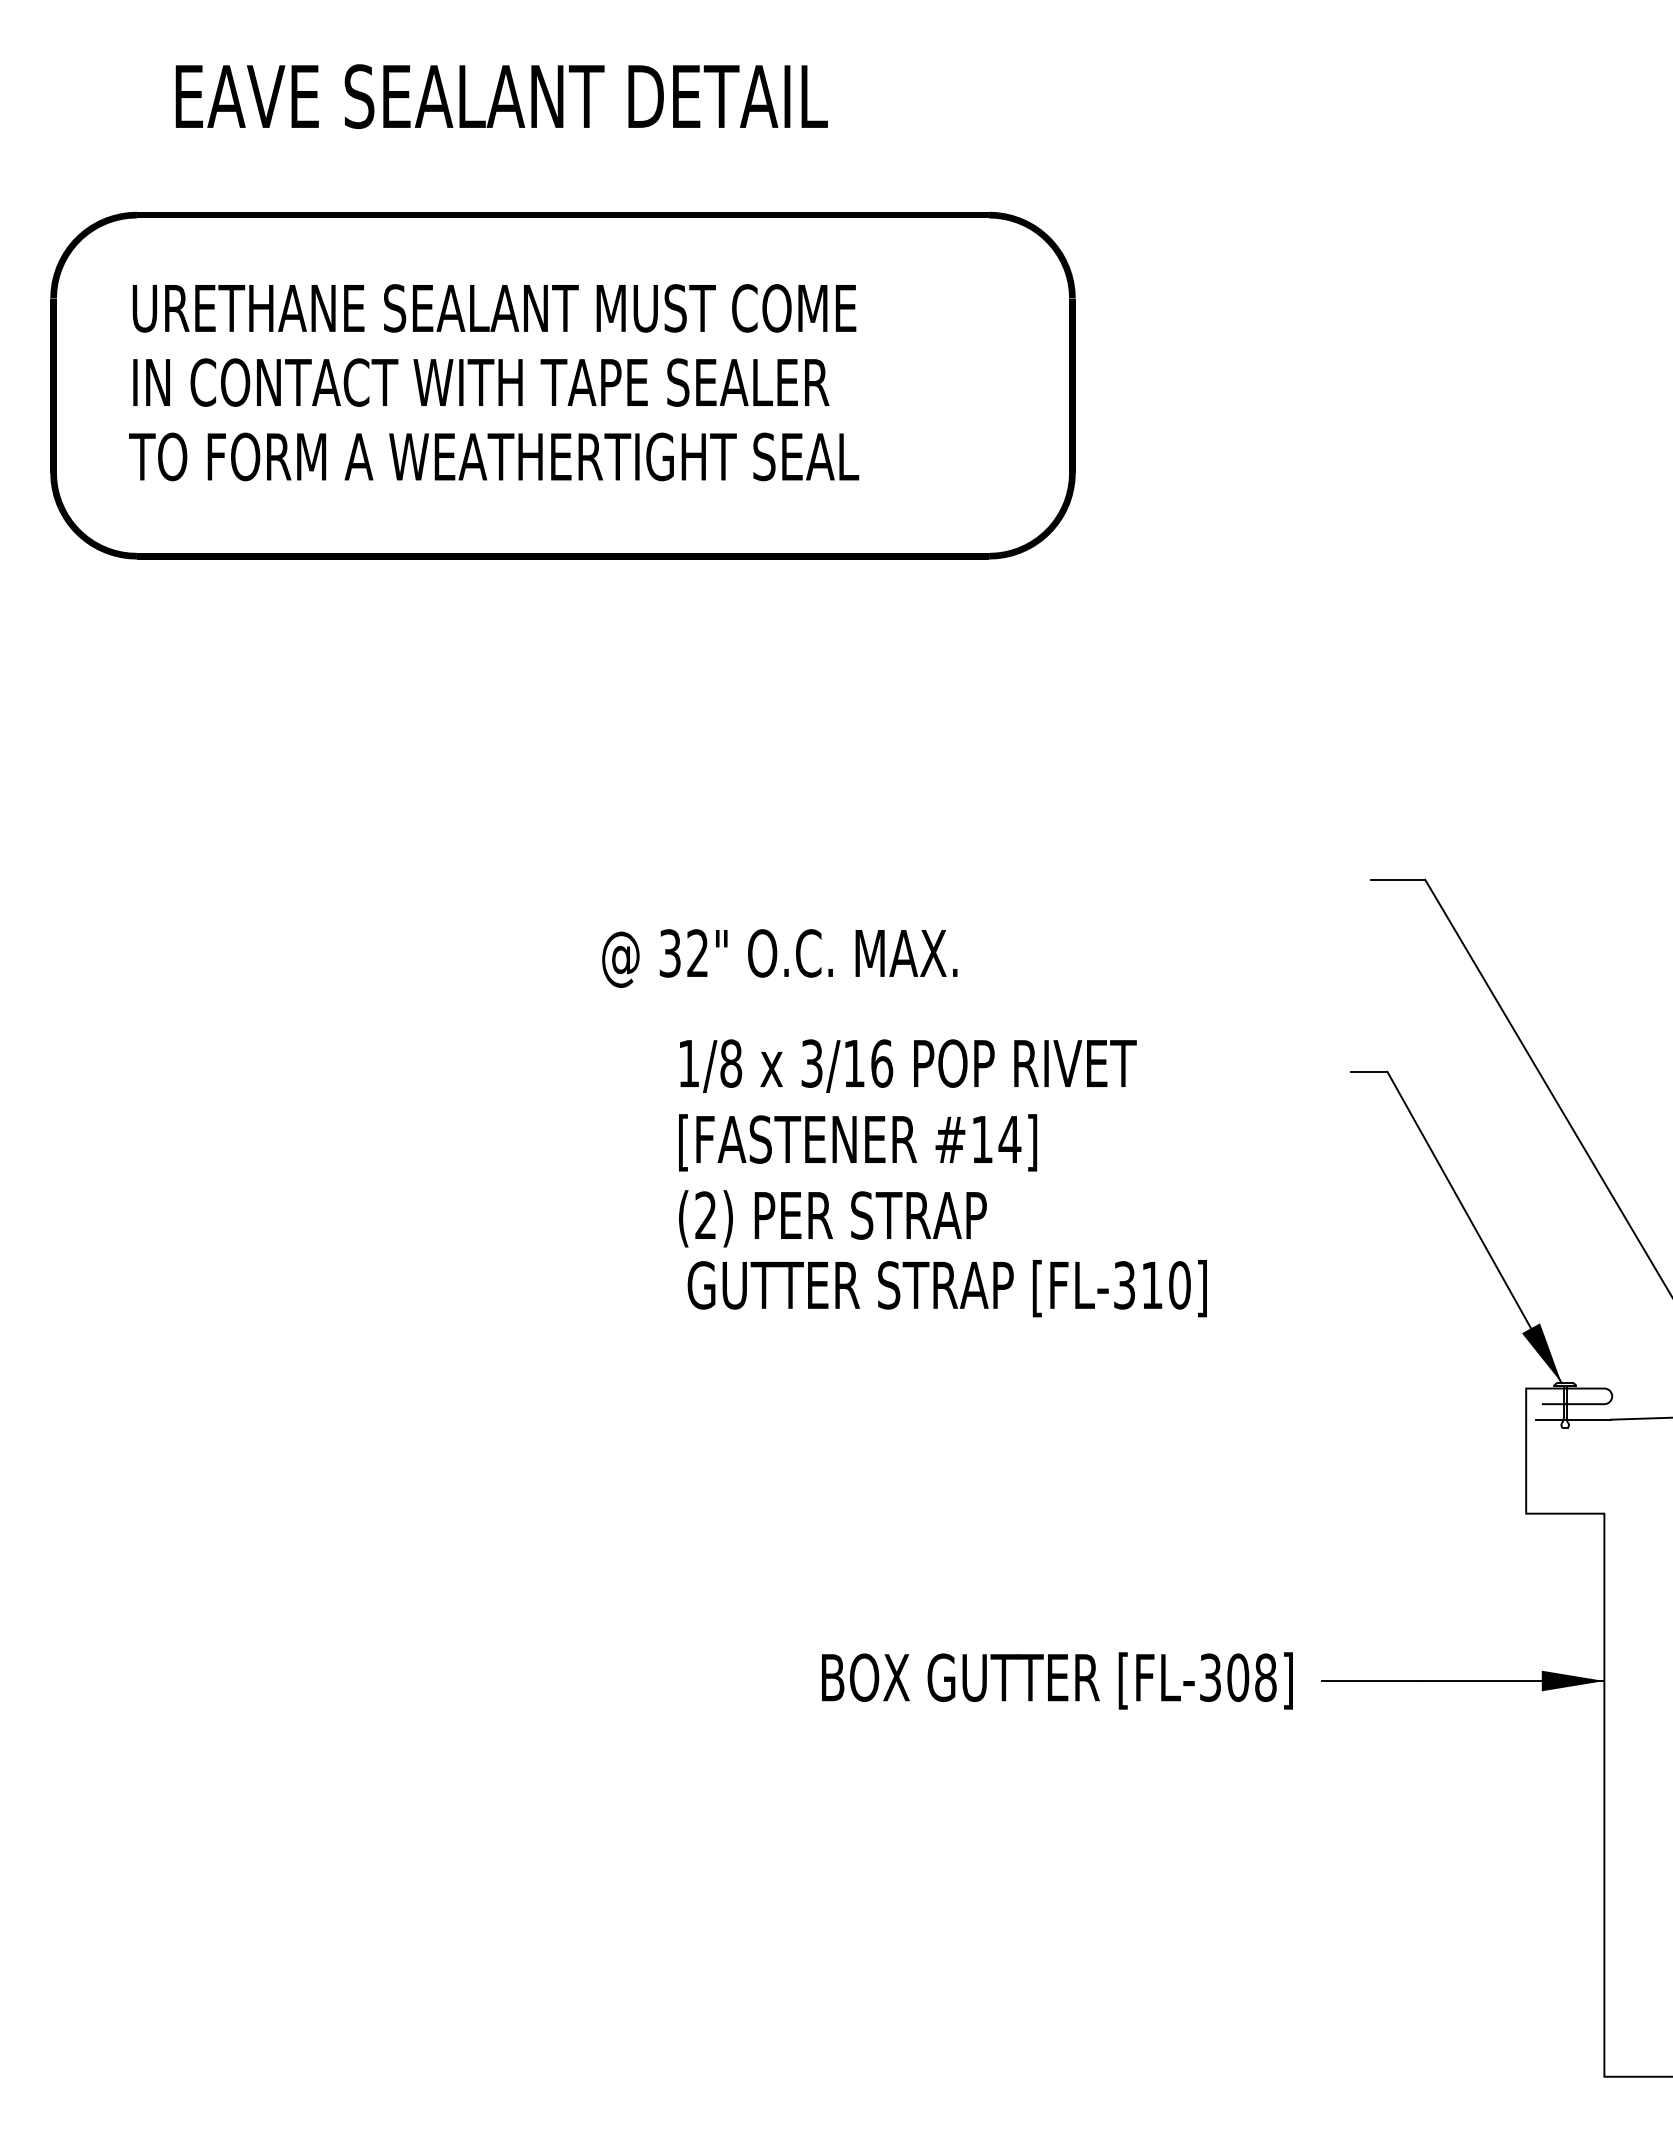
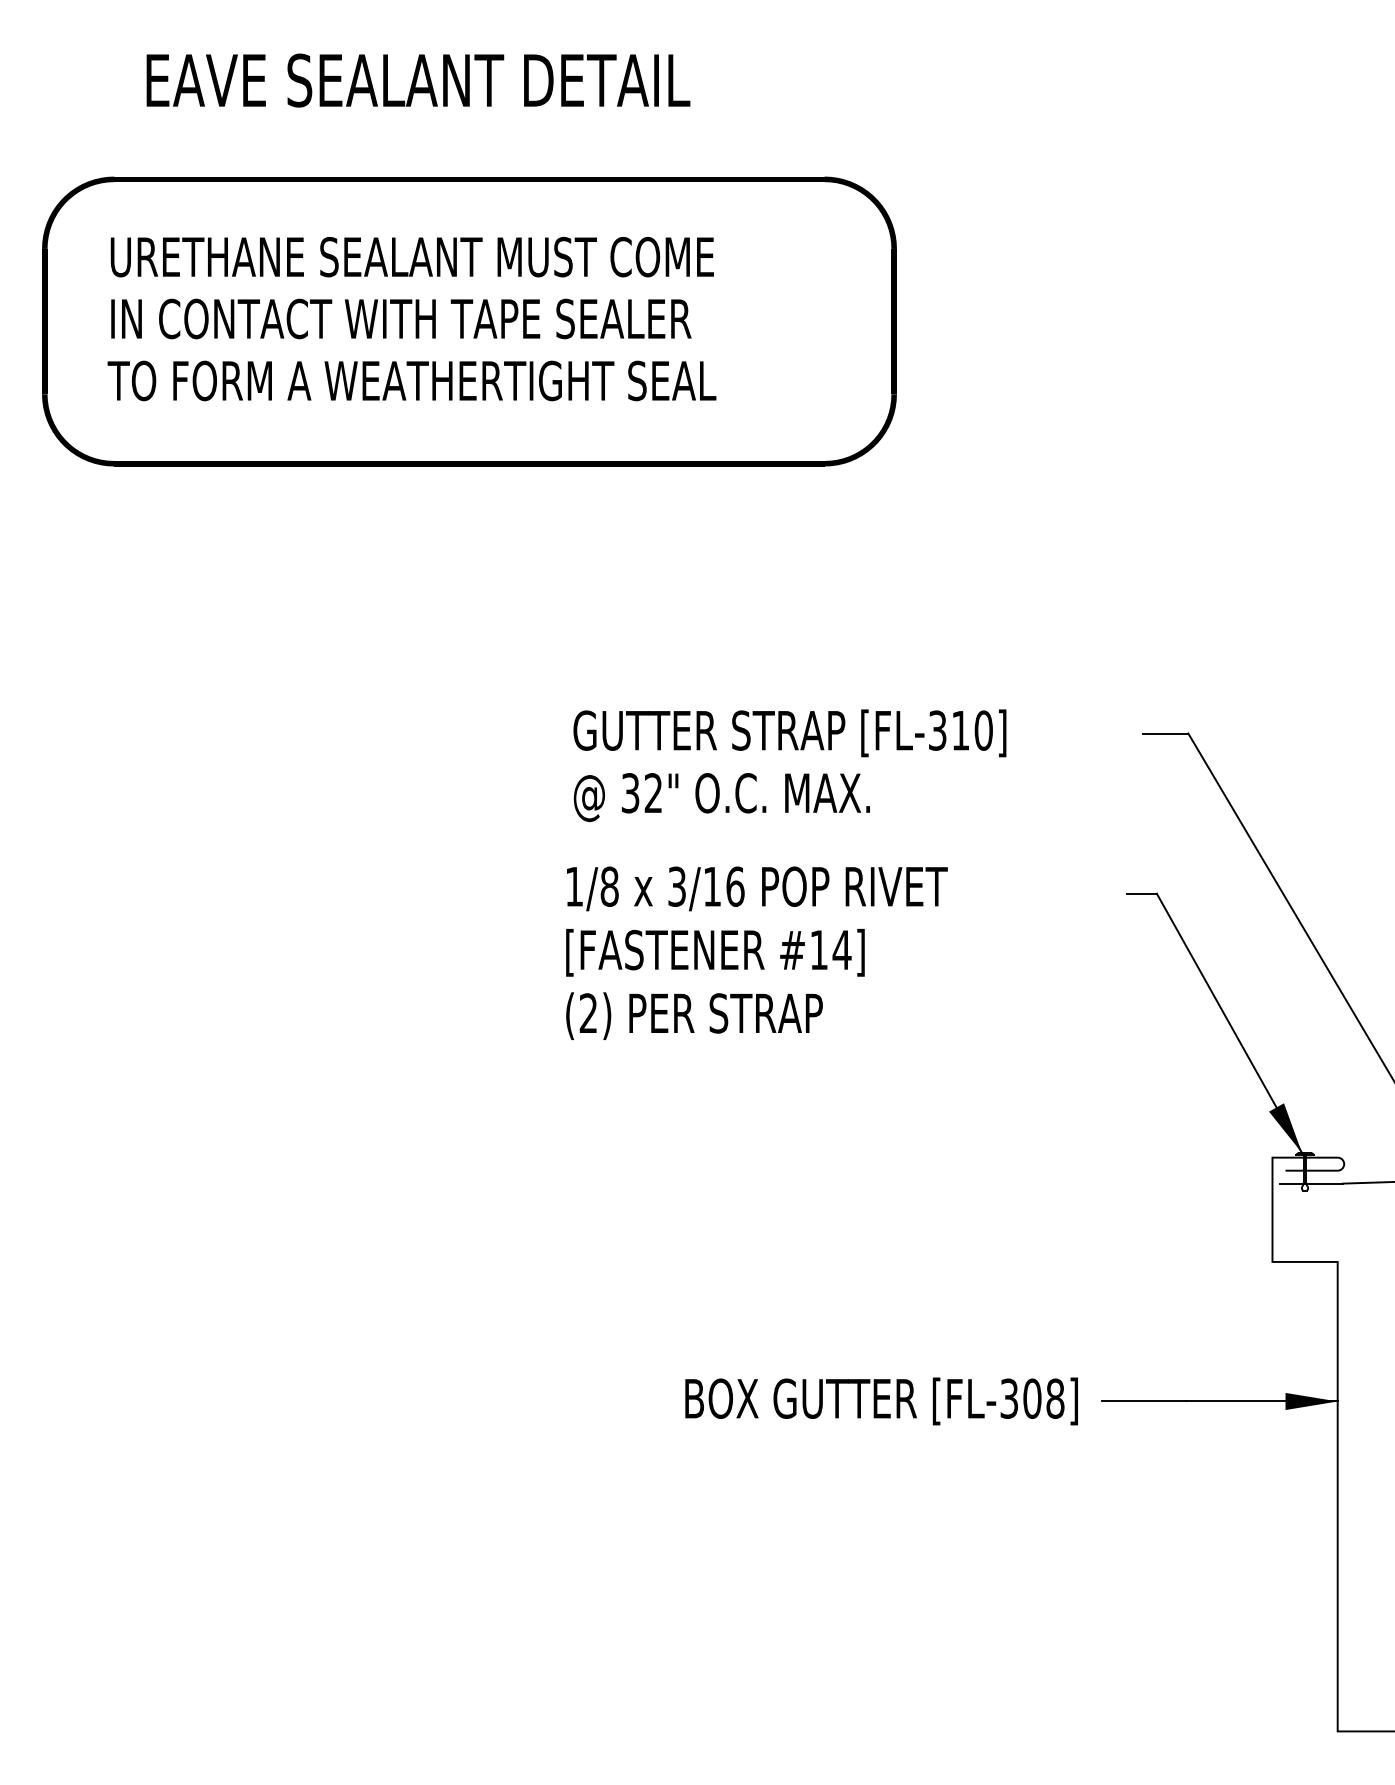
text: (779, 958) -> (721, 797), moved
text: (946, 1288) -> (789, 733), moved

